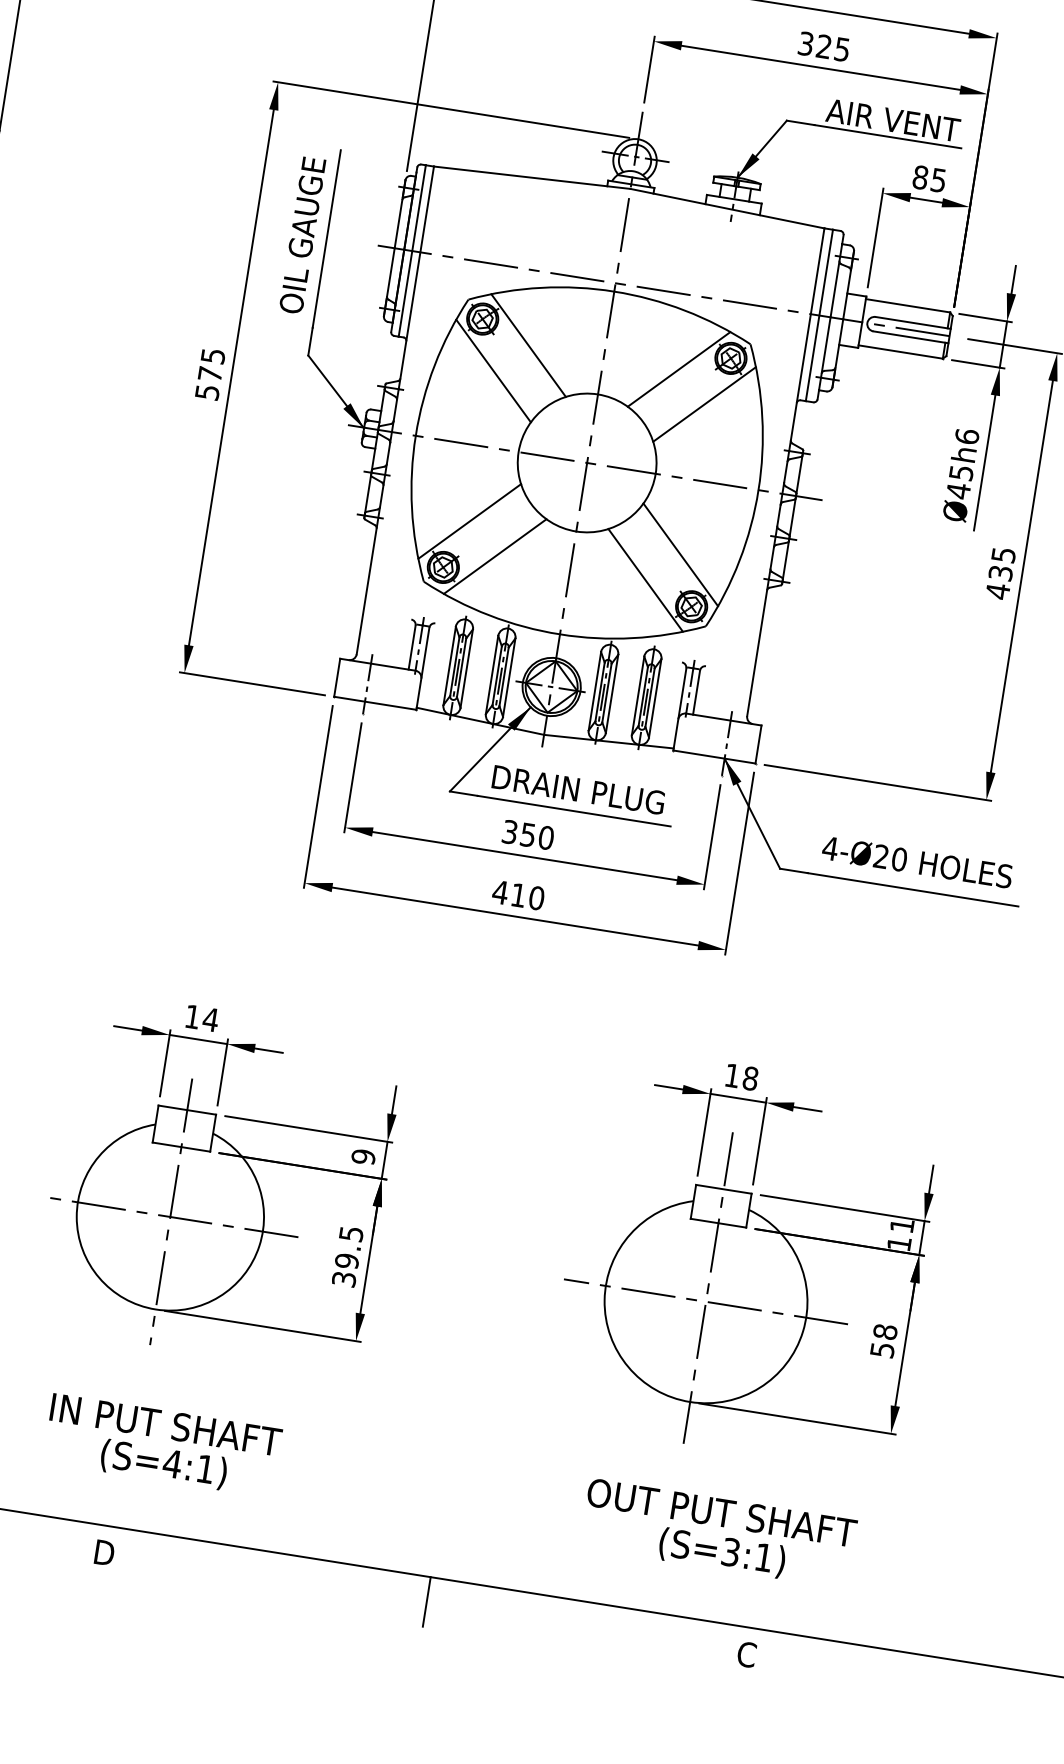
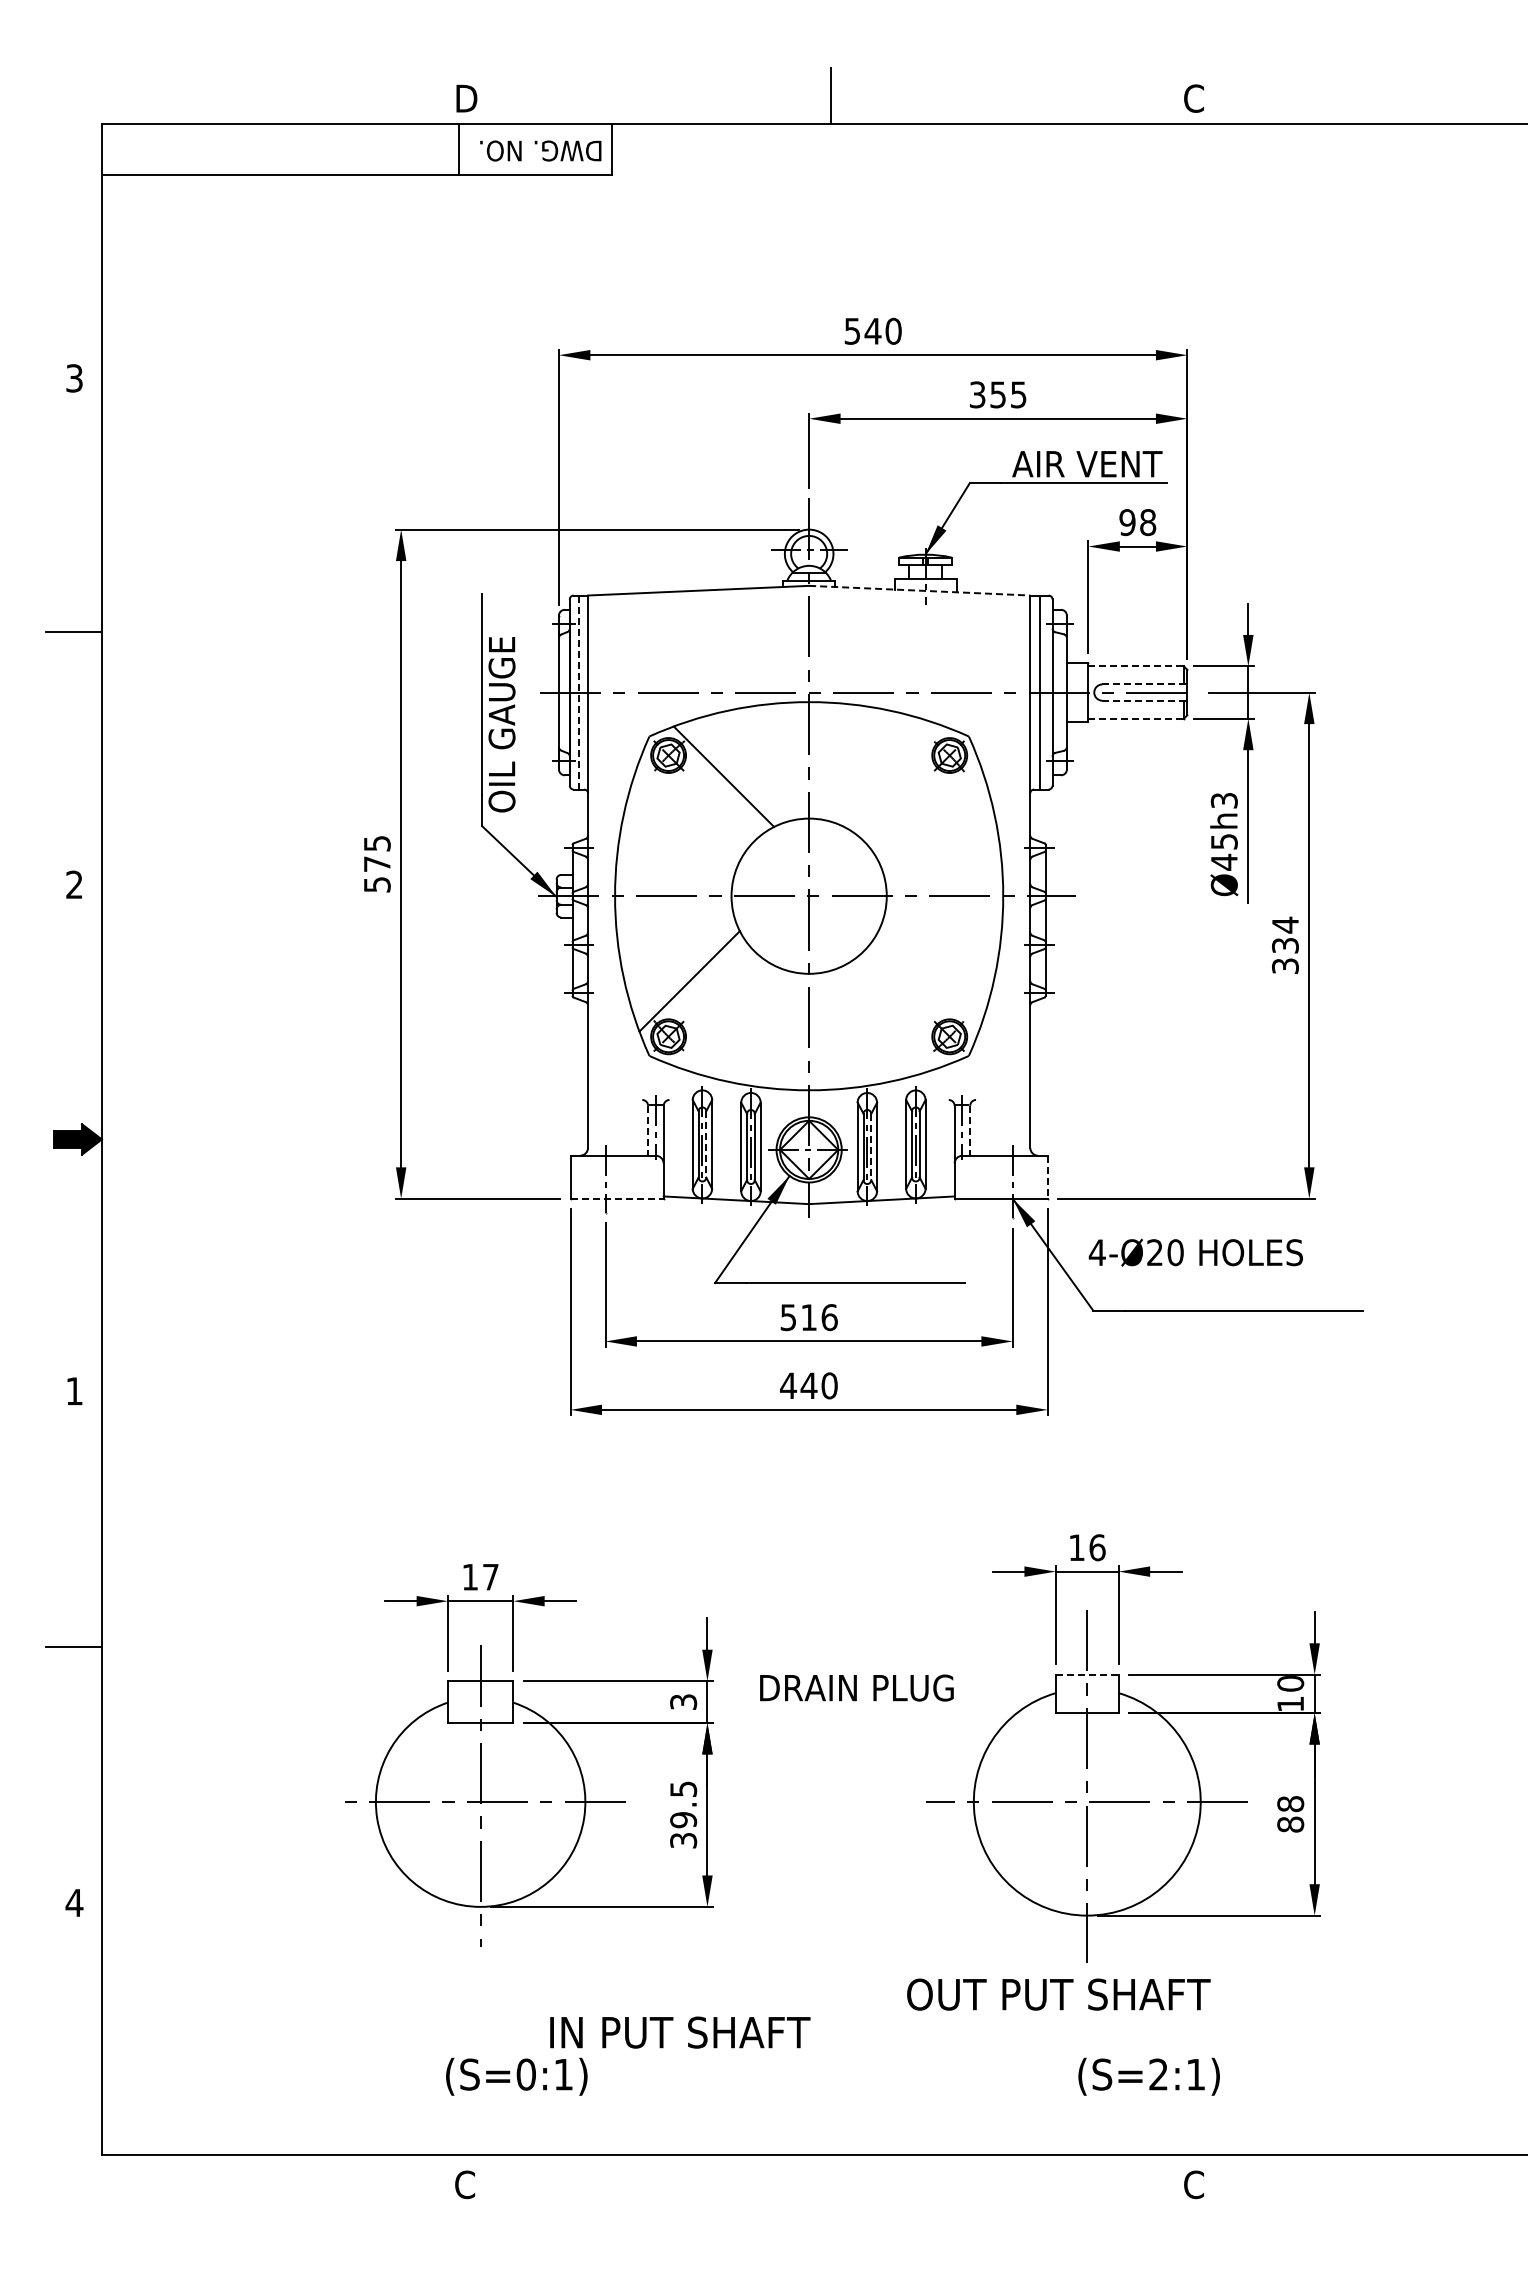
text: (823, 46) -> (997, 394), 325 -> 355
text: (929, 178) -> (1137, 522), 85 -> 98
line: (727, 208) -> (919, 590), solid -> dashed
text: (302, 235) -> (501, 724), moved
line: (411, 251) -> (578, 693), solid -> dashed
line: (908, 305) -> (1136, 666), solid -> dashed
line: (913, 323) -> (1145, 684), solid -> dashed
line: (911, 337) -> (1145, 700), solid -> dashed
line: (901, 351) -> (1136, 718), solid -> dashed
line: (679, 369) -> (894, 776), removed
line: (493, 370) -> (689, 810), removed
line: (704, 403) -> (928, 810), removed
text: (966, 436) -> (1223, 800), Ø45h6 -> Ø45h3
line: (680, 554) -> (928, 981), removed
line: (494, 556) -> (723, 1015), removed
text: (1000, 573) -> (1285, 945), 435 -> 334
line: (645, 580) -> (894, 1015), removed
line: (412, 647) -> (648, 1130), solid -> dashed
line: (461, 667) -> (706, 1144), solid -> dashed
line: (696, 692) -> (970, 1130), solid -> dashed
line: (607, 693) -> (871, 1147), solid -> dashed
line: (375, 703) -> (617, 1198), solid -> dashed
line: (758, 744) -> (1047, 1177), solid -> dashed
text: (578, 789) -> (856, 1687), moved
text: (528, 835) -> (809, 1317), 350 -> 516
text: (917, 862) -> (1195, 1252), moved
text: (518, 894) -> (808, 1385), 410 -> 440
text: (210, 1019) -> (490, 1577), 14 -> 17
text: (750, 1078) -> (1097, 1547), 18 -> 16
text: (363, 1157) -> (683, 1702), 9 -> 3
line: (724, 1189) -> (1087, 1674), solid -> dashed
text: (902, 1225) -> (1290, 1683), 11 -> 10
text: (882, 1349) -> (1290, 1824), 58 -> 88
text: (166, 1424) -> (680, 2032), moved
text: (172, 1463) -> (526, 2074), (S=4:1) -> (S=0:1)
text: (721, 1512) -> (1058, 1994), moved
text: (104, 1552) -> (466, 2184), D -> C
text: (730, 1552) -> (1158, 2074), (S=3:1) -> (S=2:1)
line: (426, 1601) -> (831, 2182), removed

